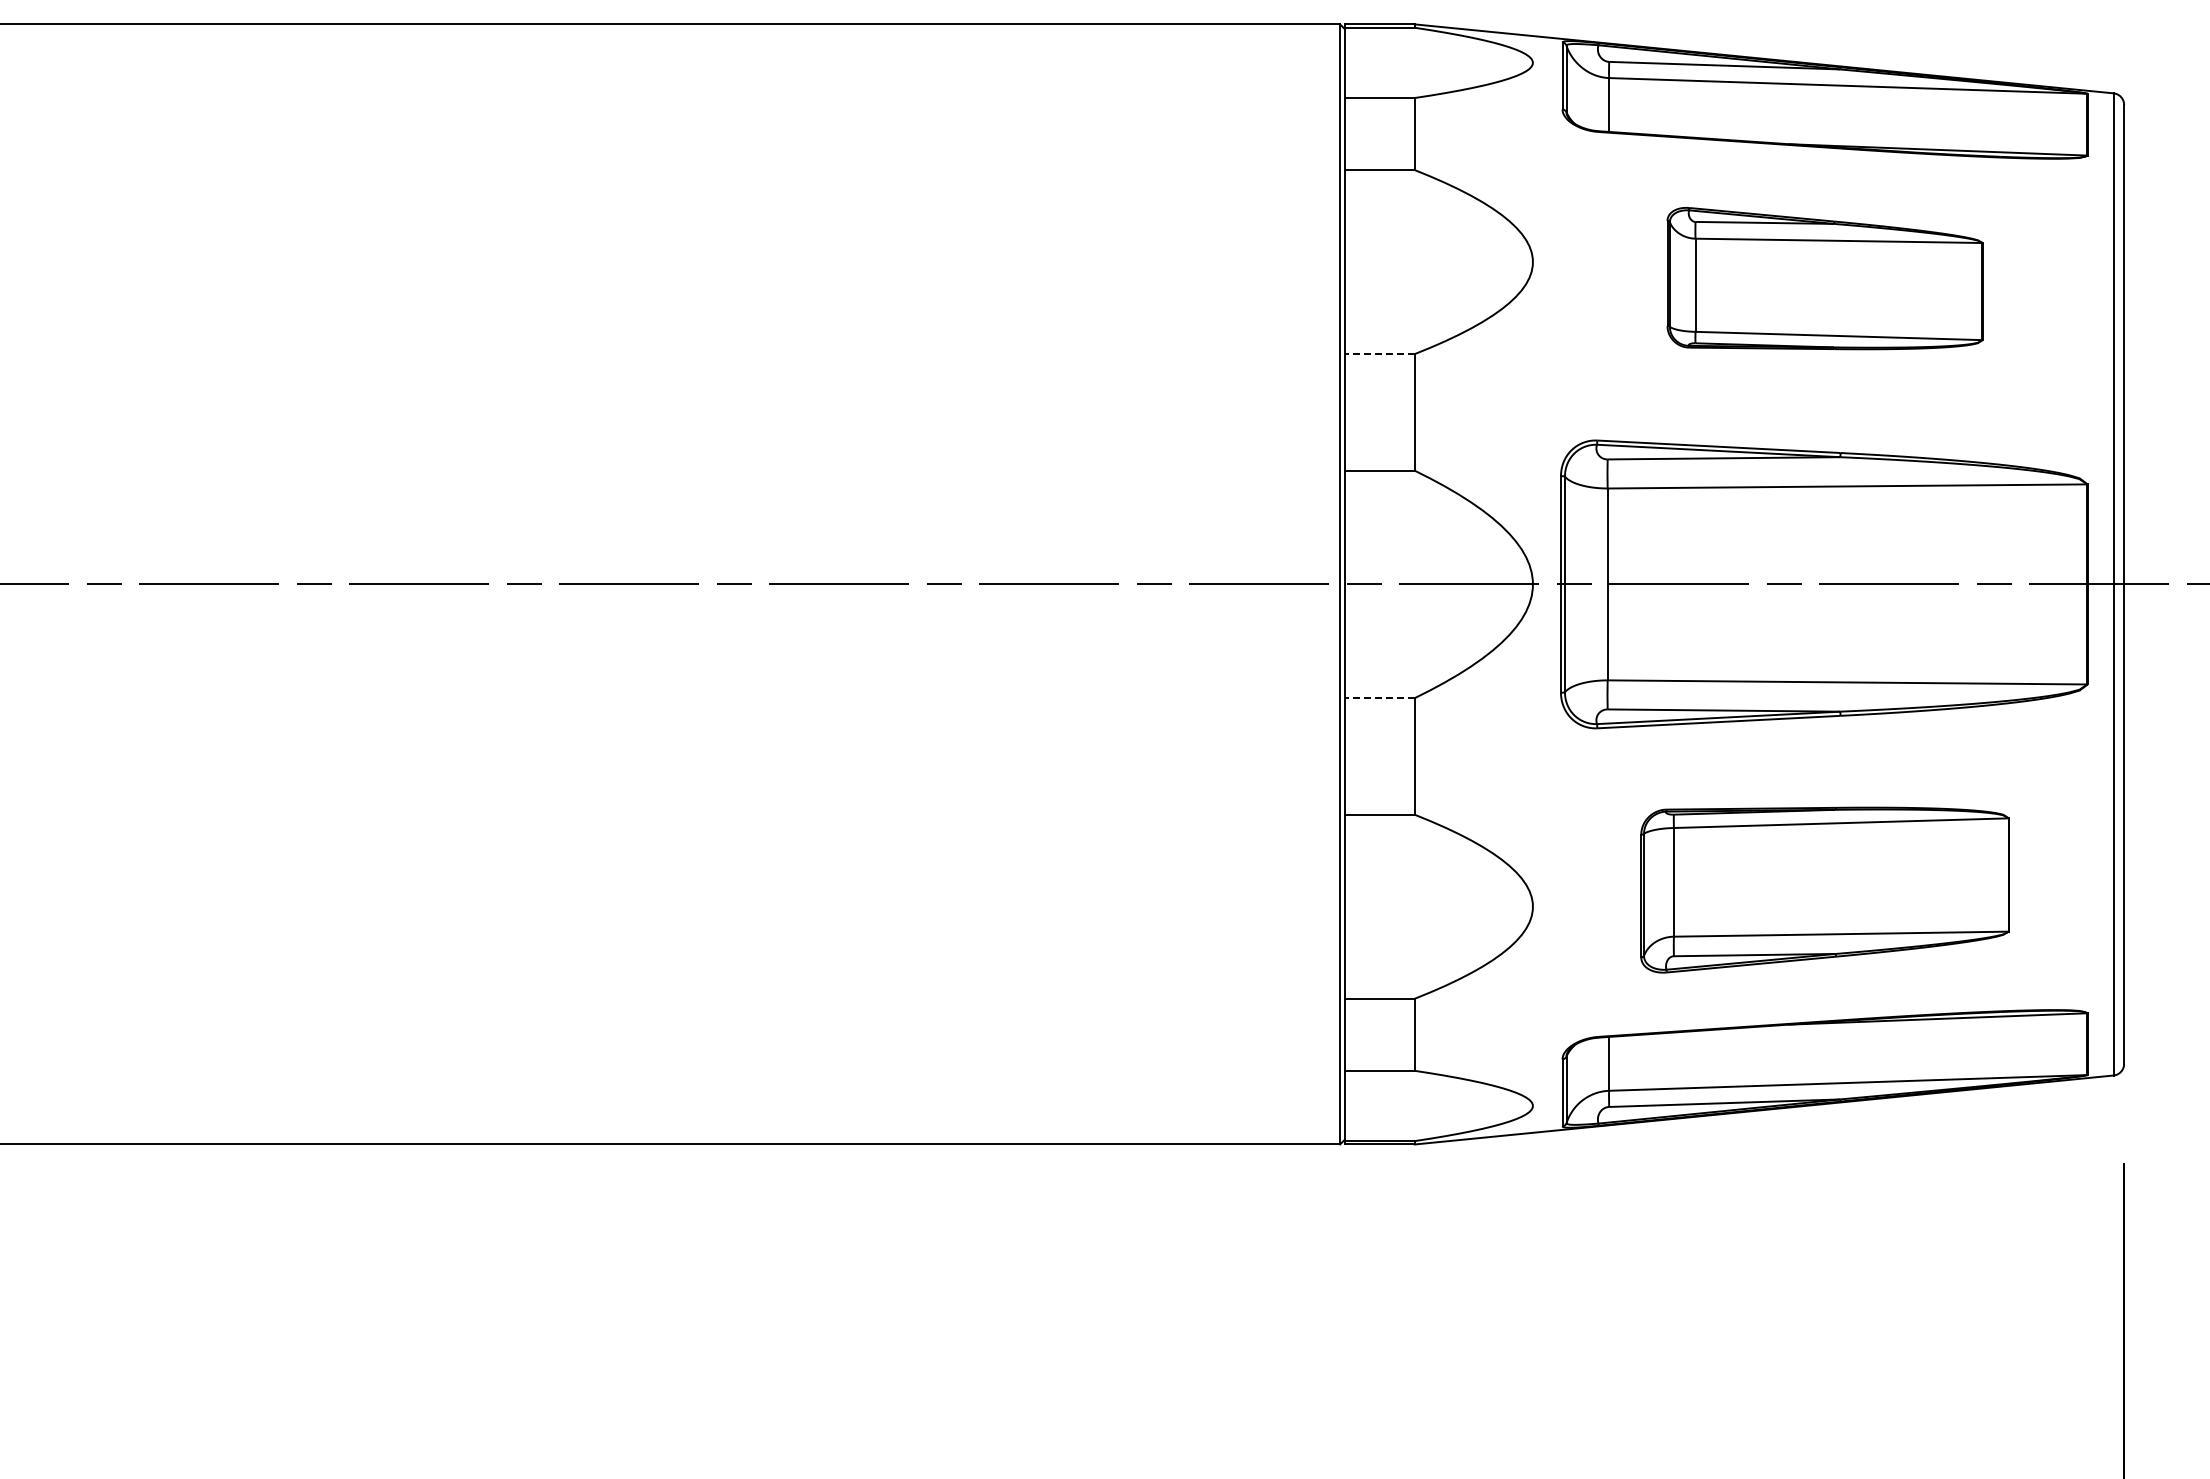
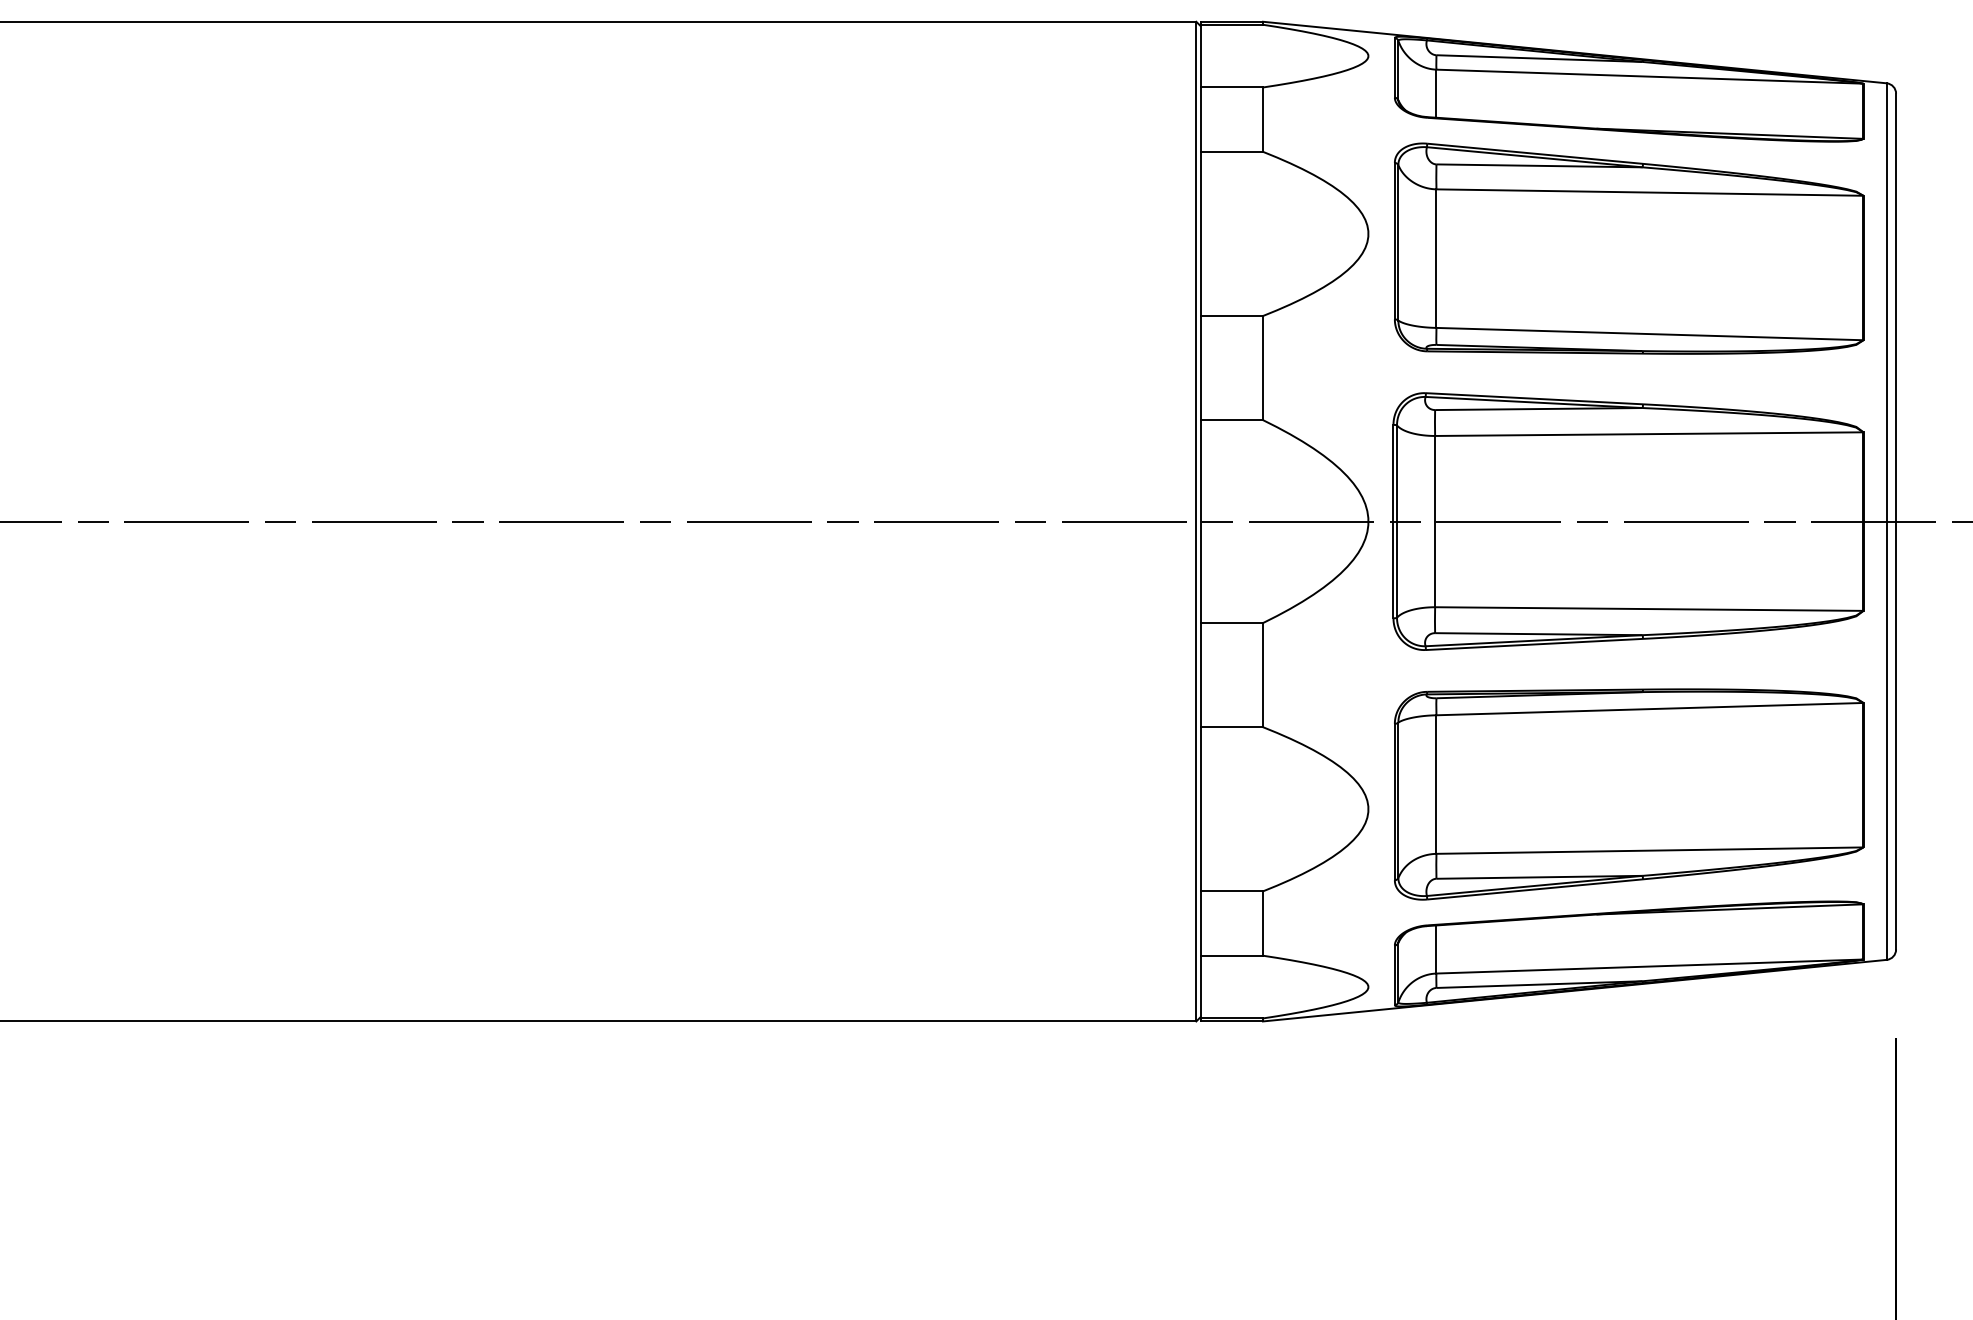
part: (1824, 278) -> (1628, 248), size x1.67
line: (1379, 354) -> (1231, 316), dashed -> solid
line: (1379, 698) -> (1231, 623), dashed -> solid
part: (1824, 889) -> (1628, 793), size x1.43

